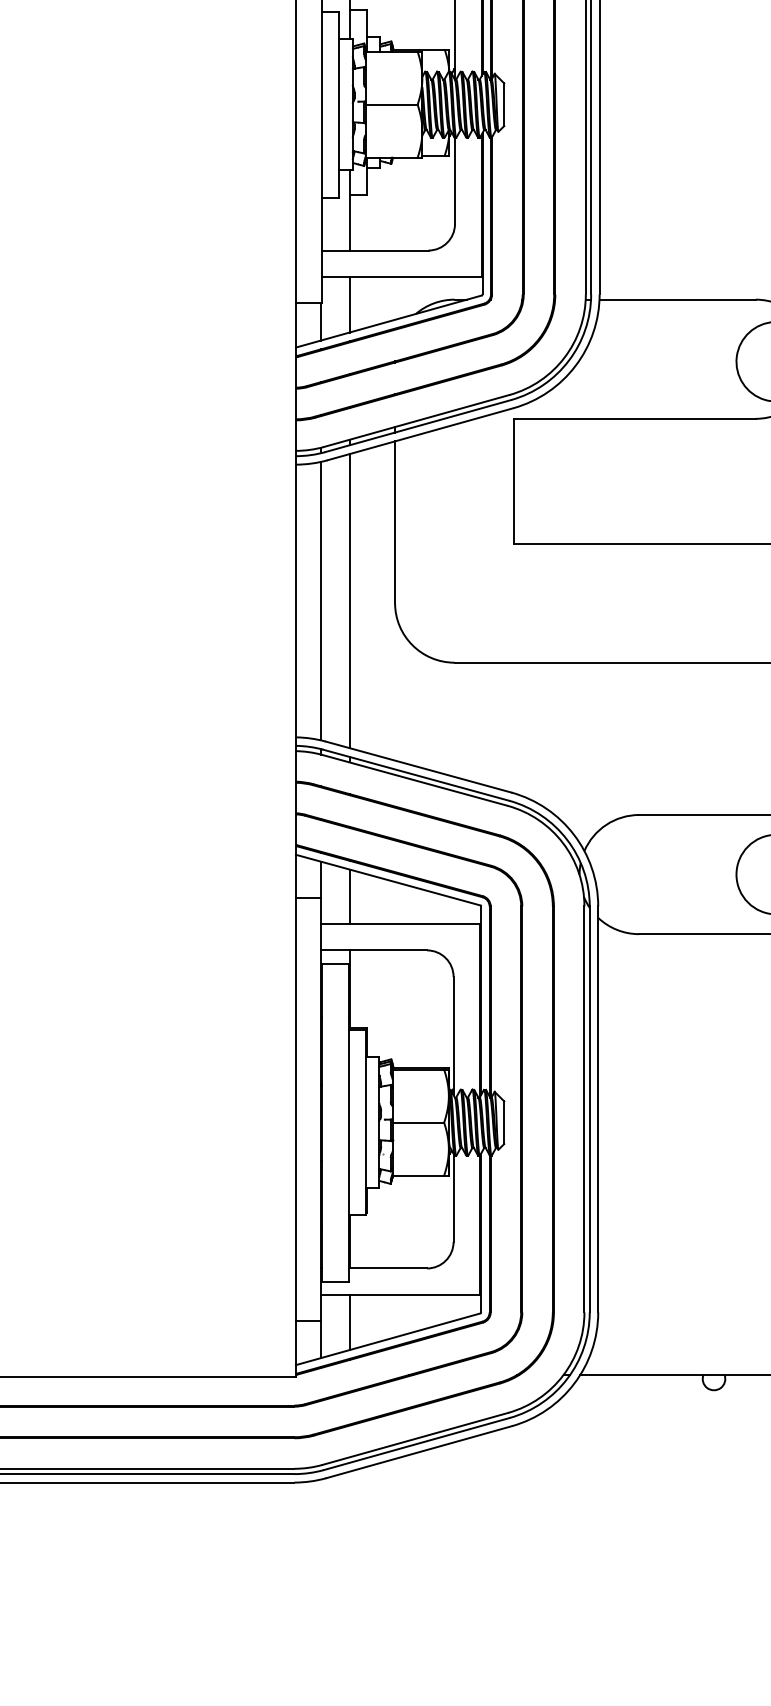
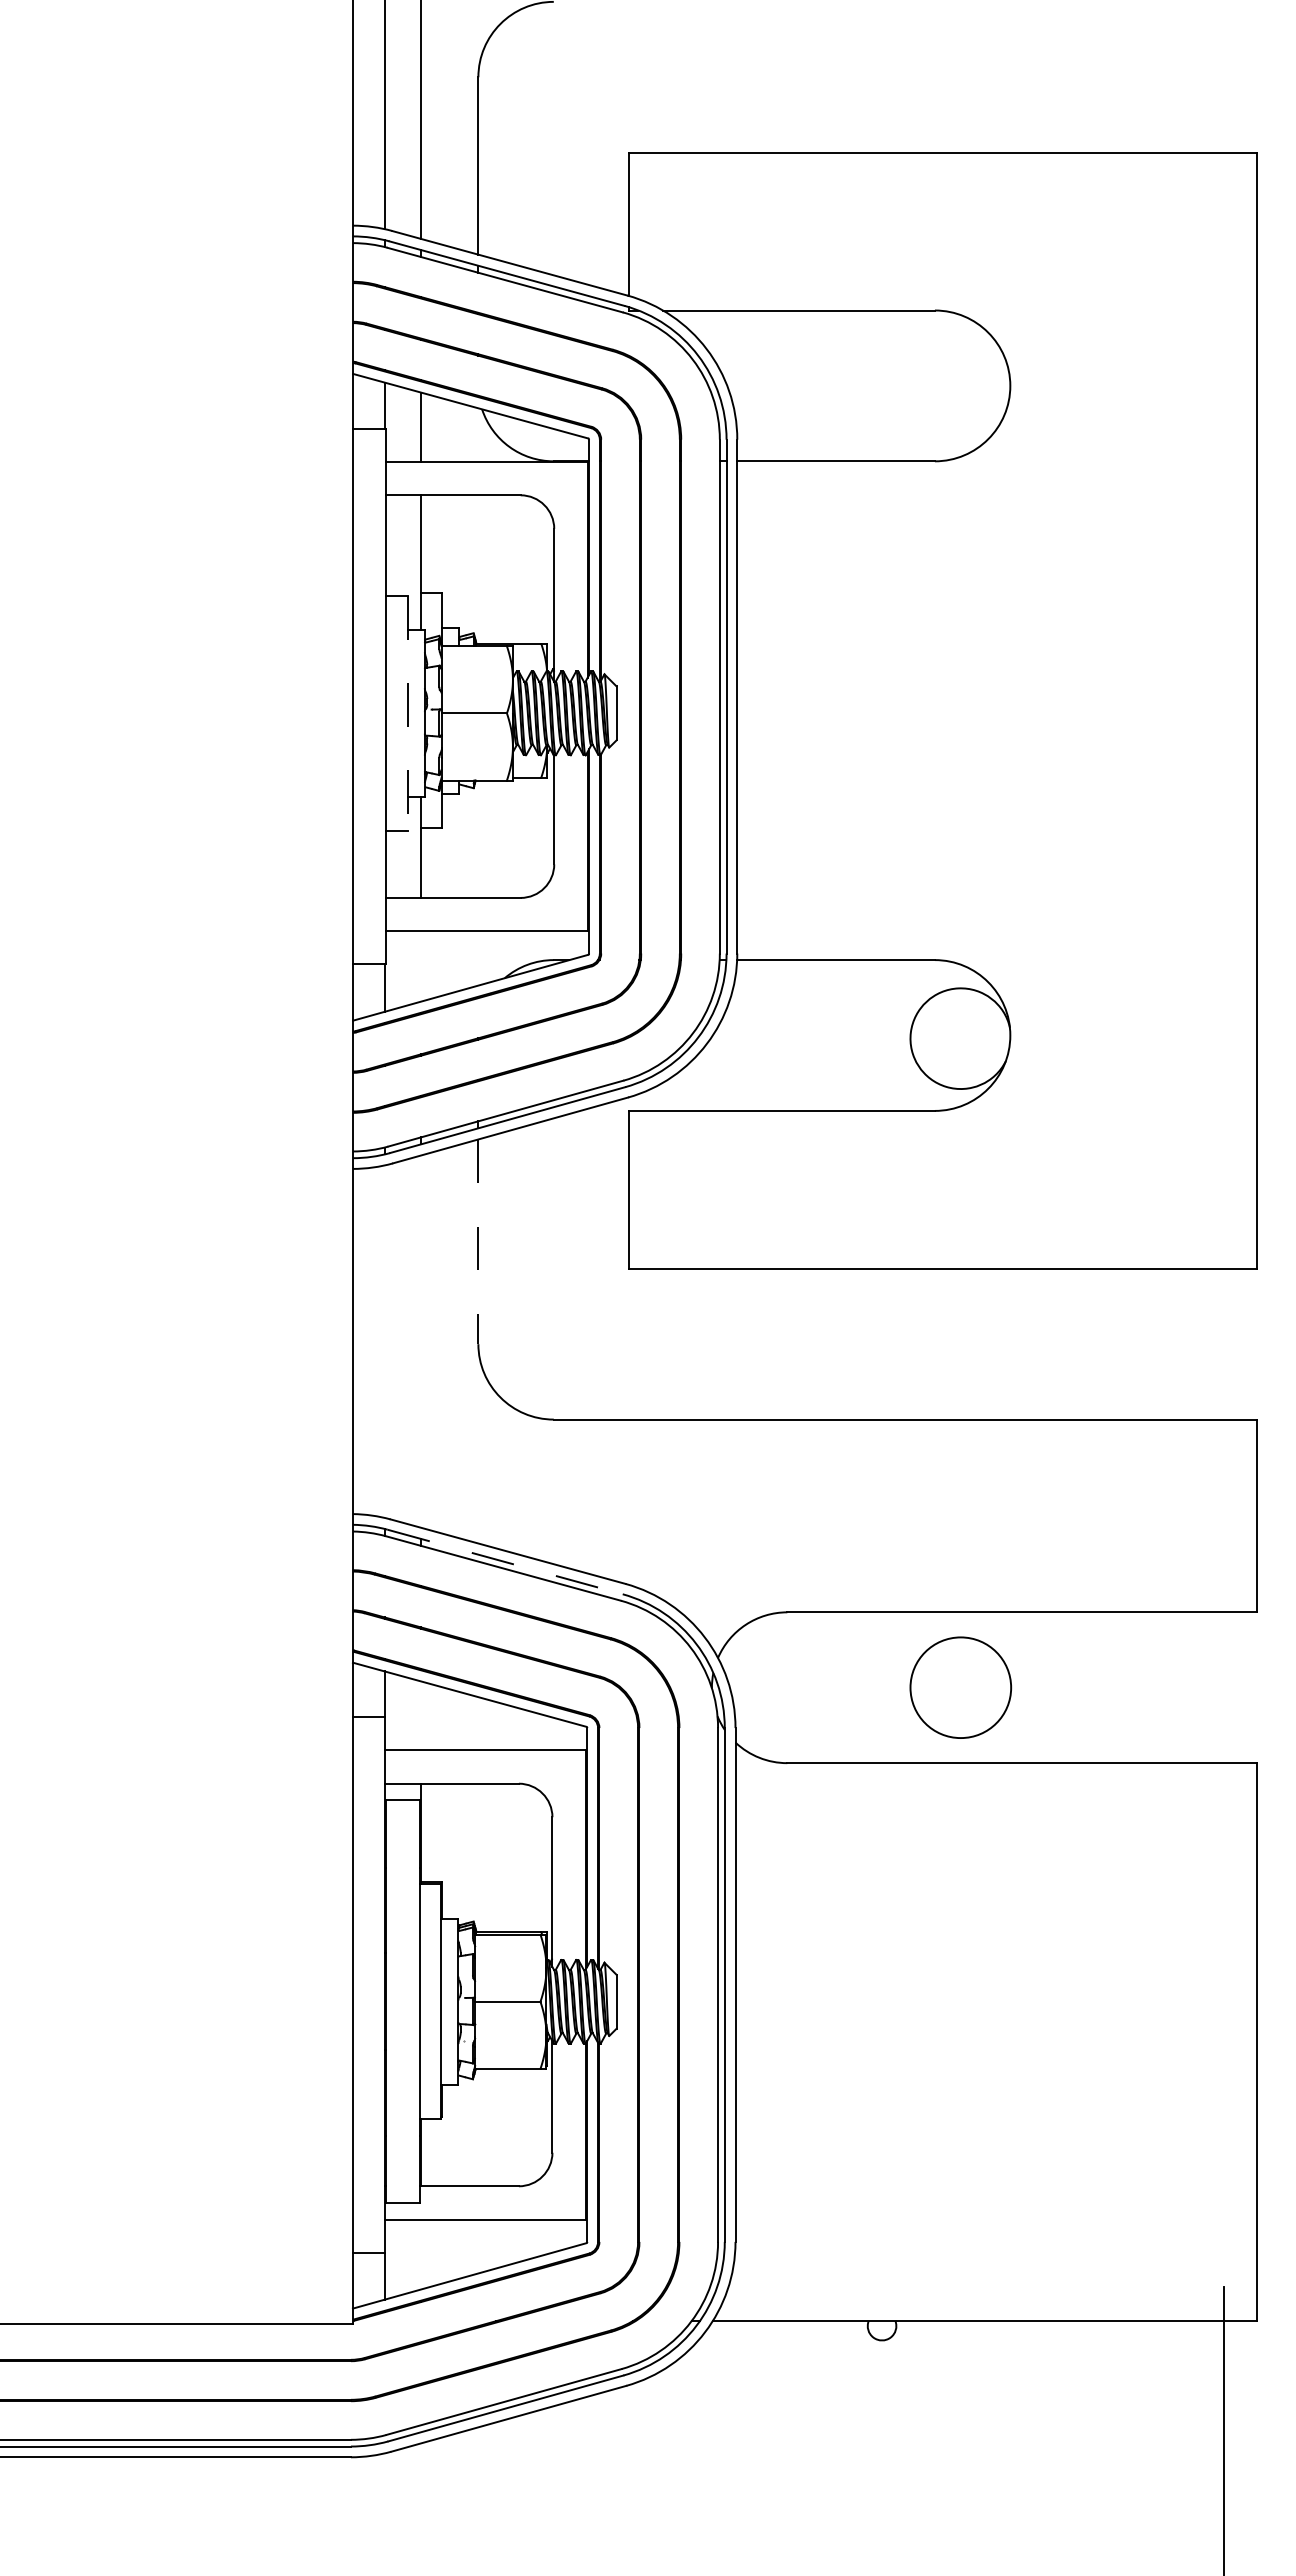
line: (339, 104) -> (407, 713), solid -> dashed
line: (349, 304) -> (420, 966), removed
line: (395, 522) -> (478, 1242), solid -> dashed
line: (320, 601) -> (384, 1341), removed
line: (349, 601) -> (420, 1341), removed
line: (416, 775) -> (505, 1562), solid -> dashed
line: (349, 896) -> (420, 1715), removed
line: (349, 1322) -> (420, 2254), removed

